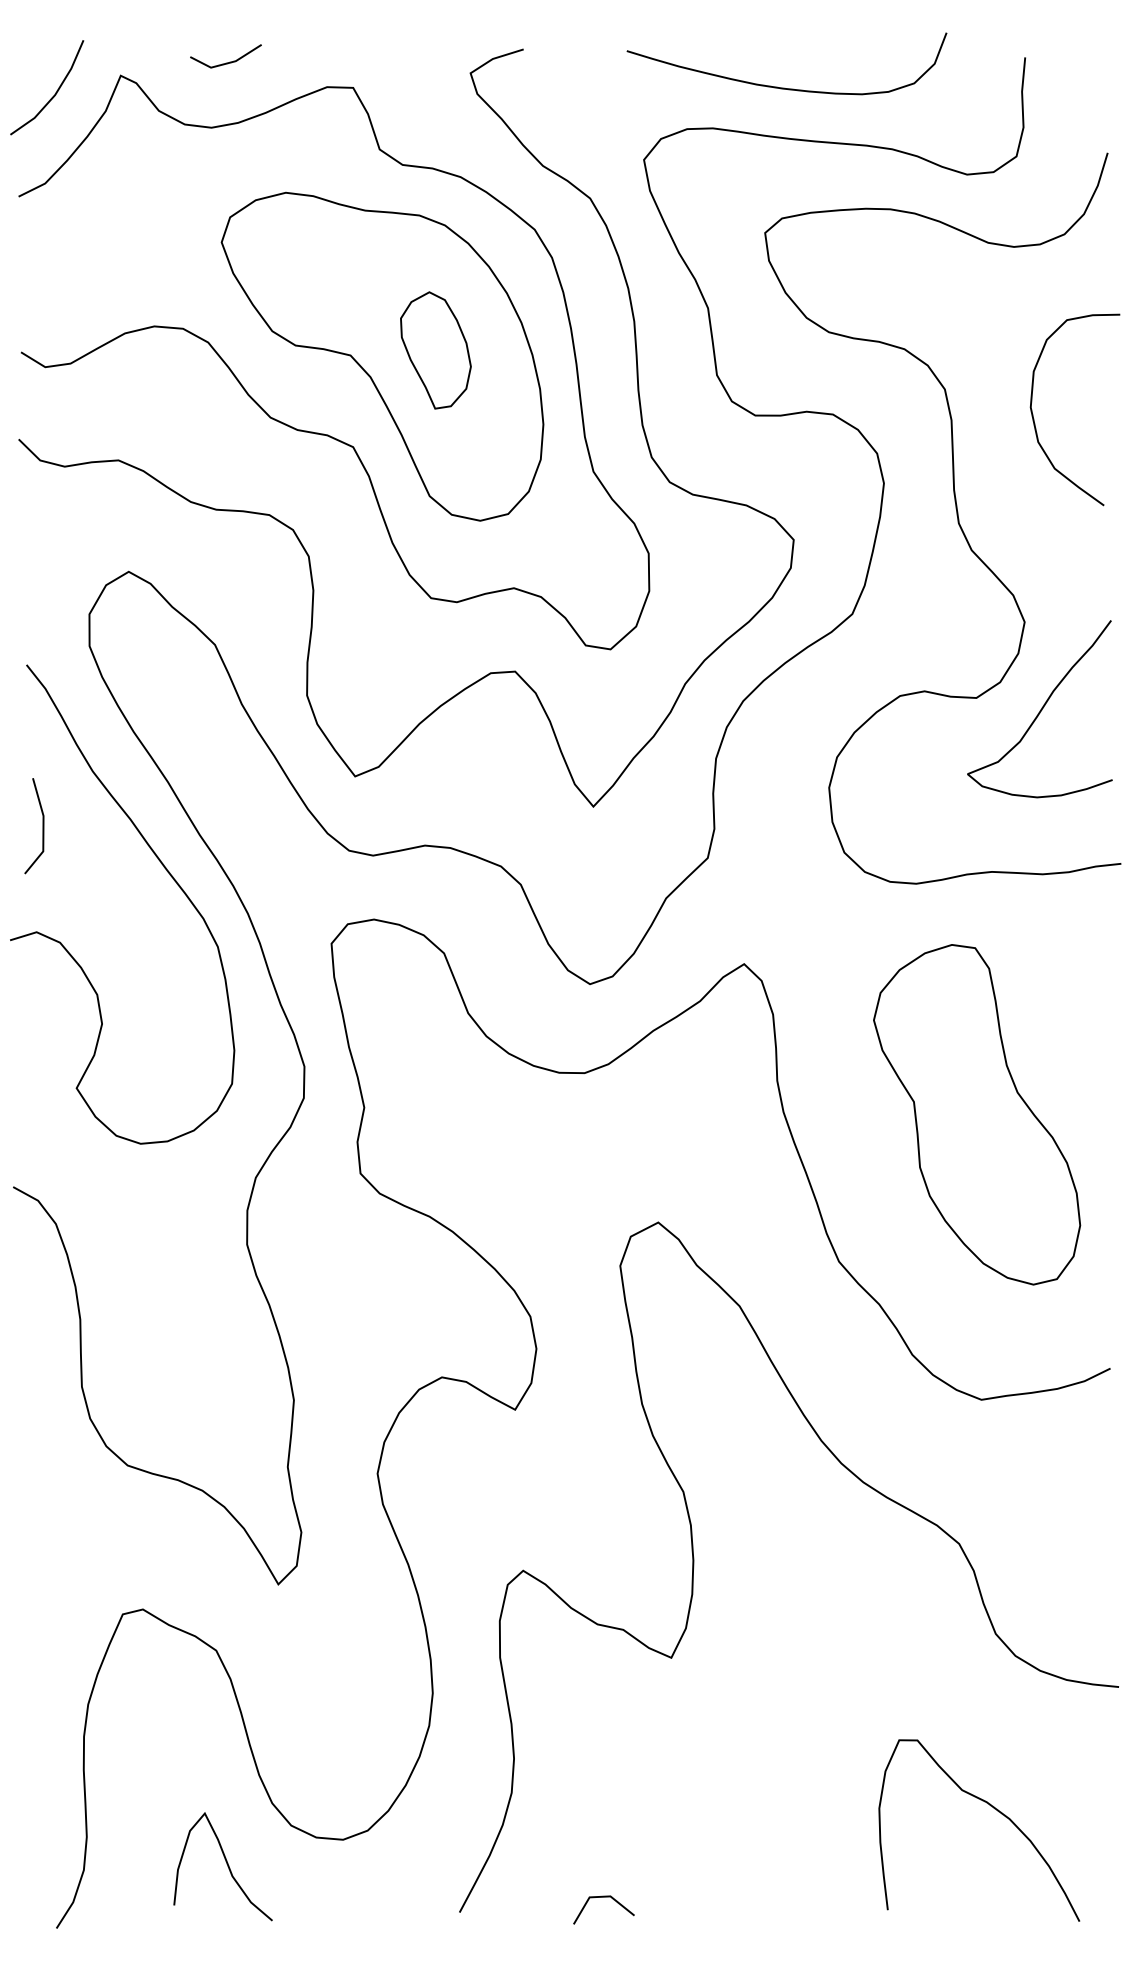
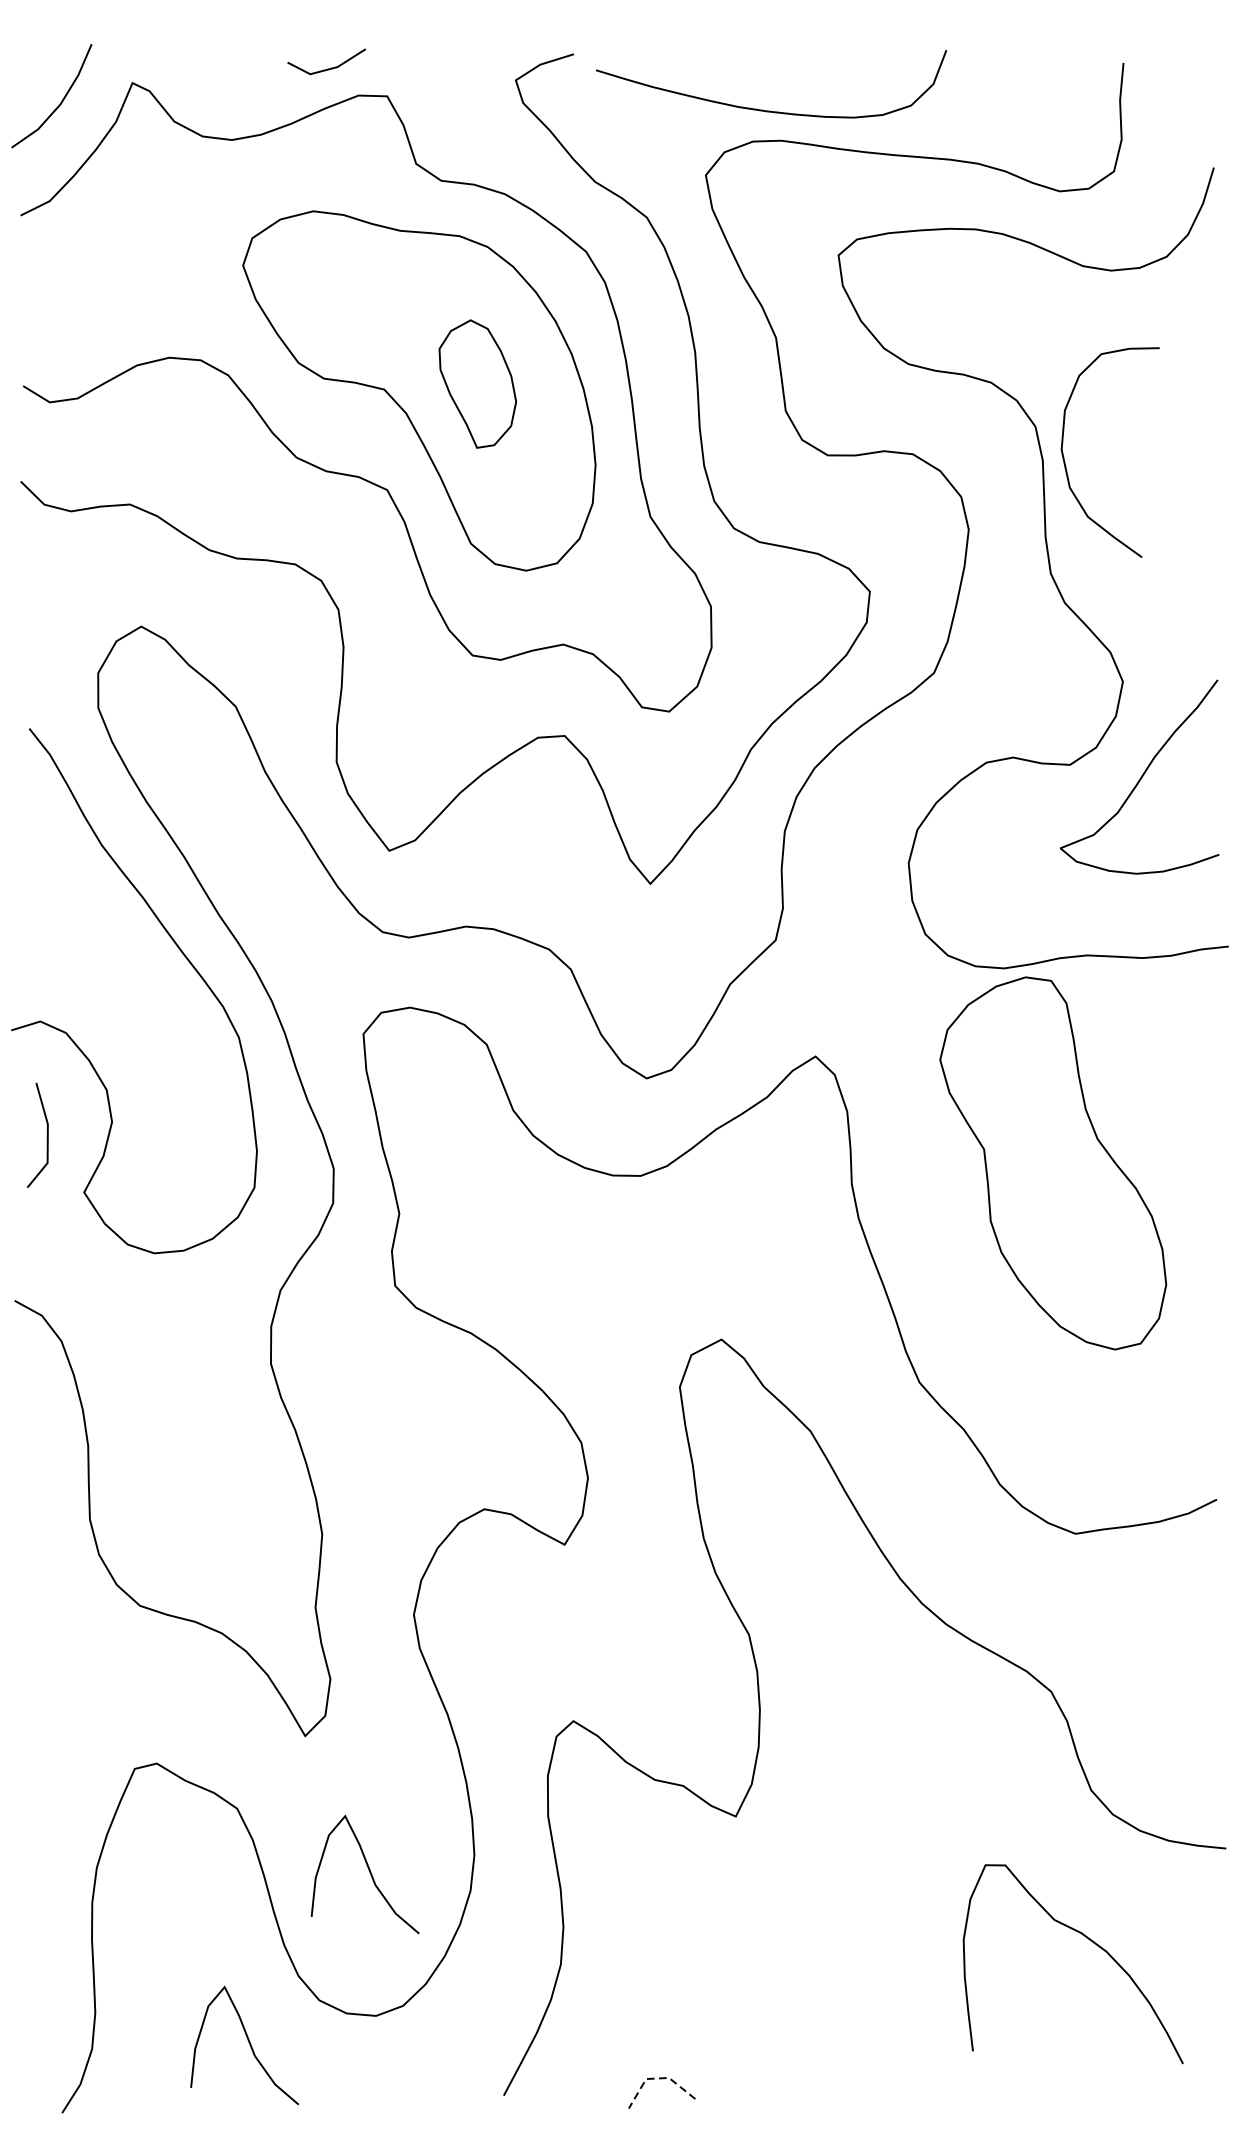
line: (226, 62) -> (327, 68), moved
curve: (784, 87) -> (768, 110), moved
curve: (1034, 418) -> (1065, 461), moved
line: (42, 826) -> (46, 1135), moved
part: (977, 1114) -> (1053, 1163), moved
curve: (336, 1708) -> (368, 1872), added
curve: (994, 1809) -> (1089, 1941), moved
line: (599, 1896) -> (657, 2078), solid -> dashed

